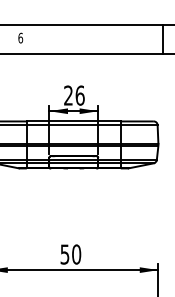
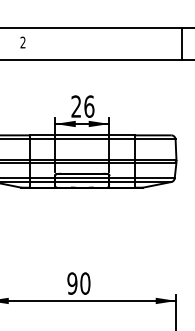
text: (20, 37) -> (22, 41), 6 -> 2
text: (64, 254) -> (71, 283), 50 -> 90

